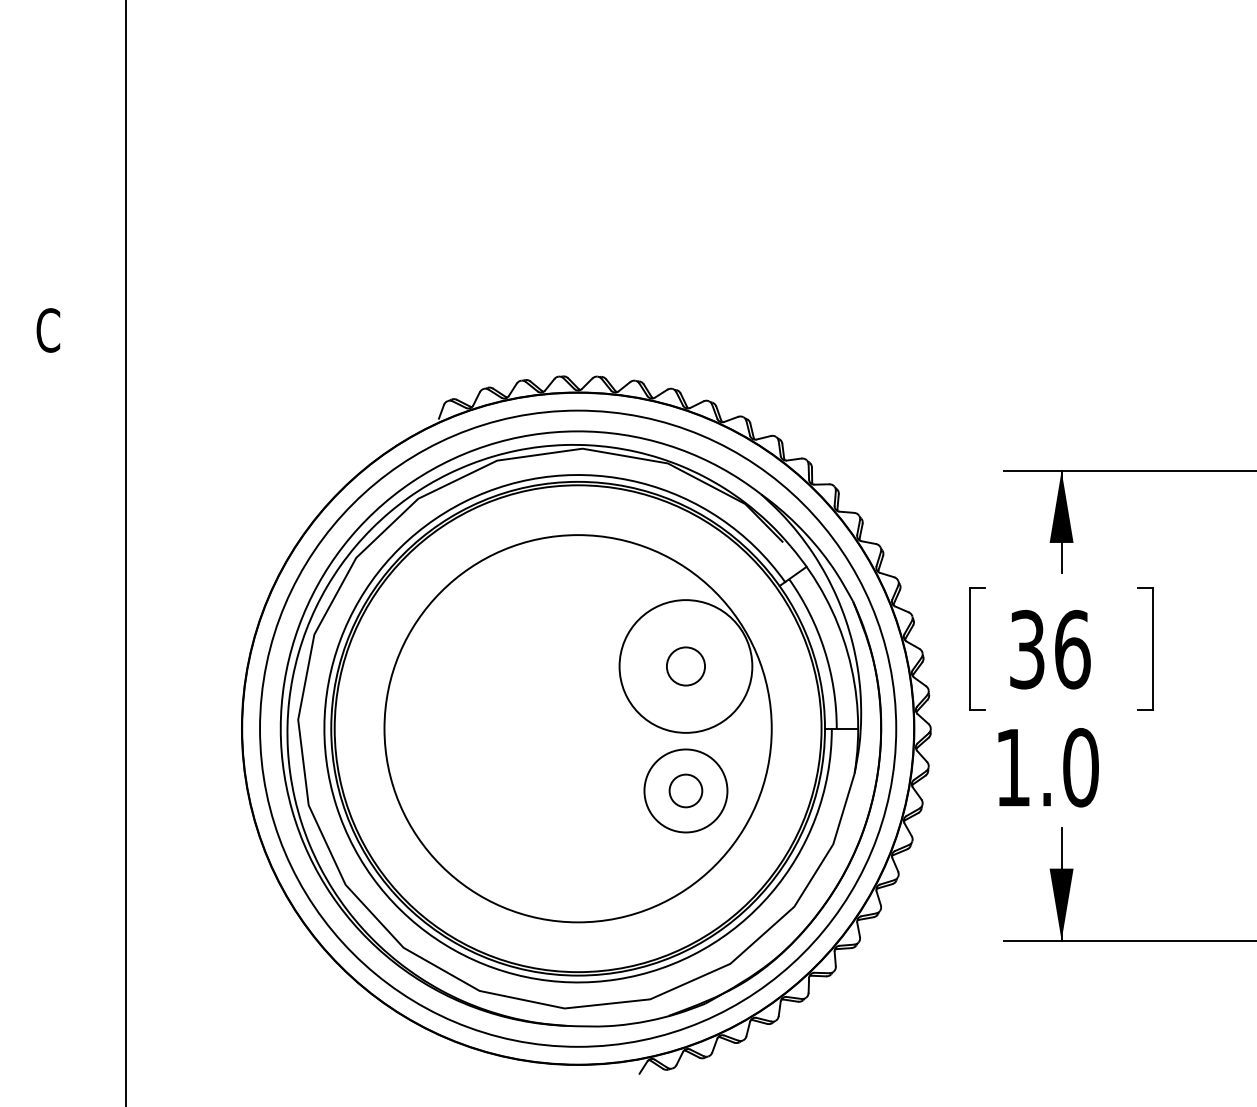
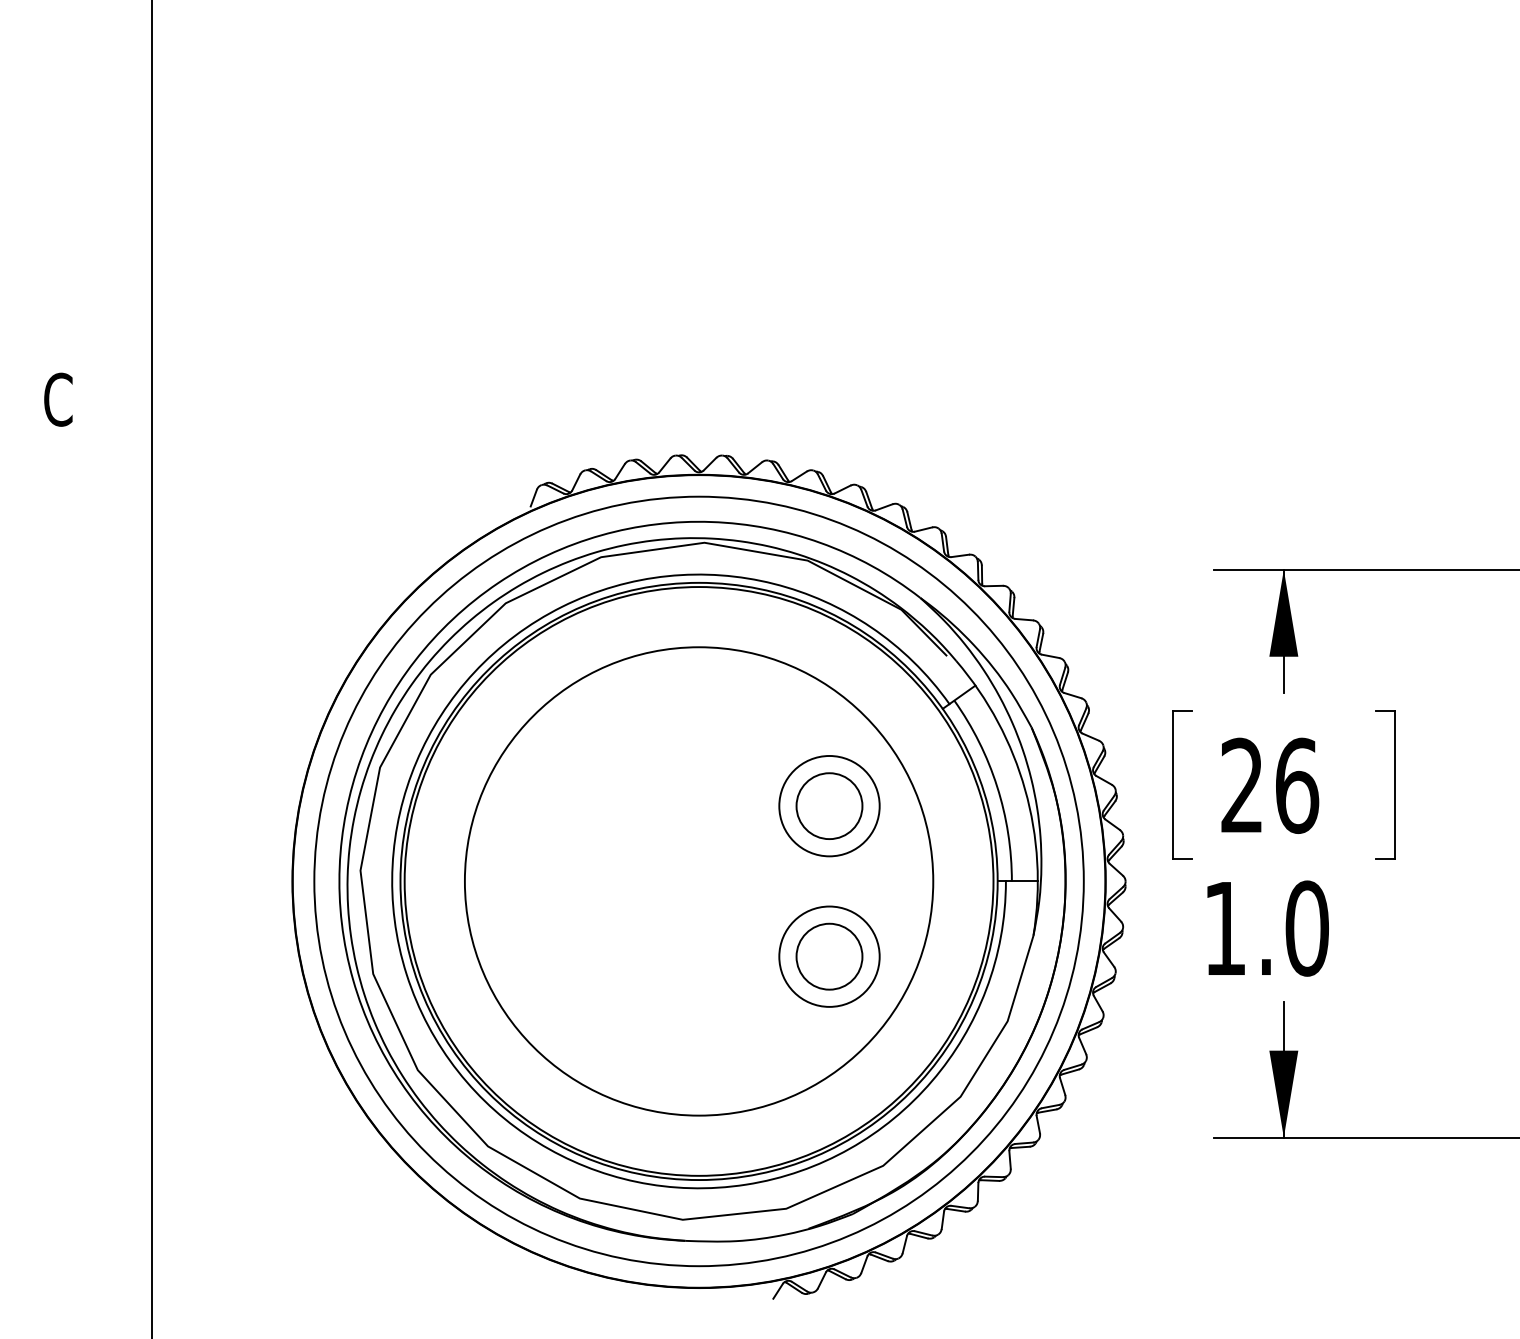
text: (1026, 649) -> (1241, 785), 36 -> 26
circle: (685, 665) -> (829, 805), size x0.62
circle: (685, 666) -> (829, 806), size x1.43
circle: (685, 790) -> (829, 956), size x1.67

